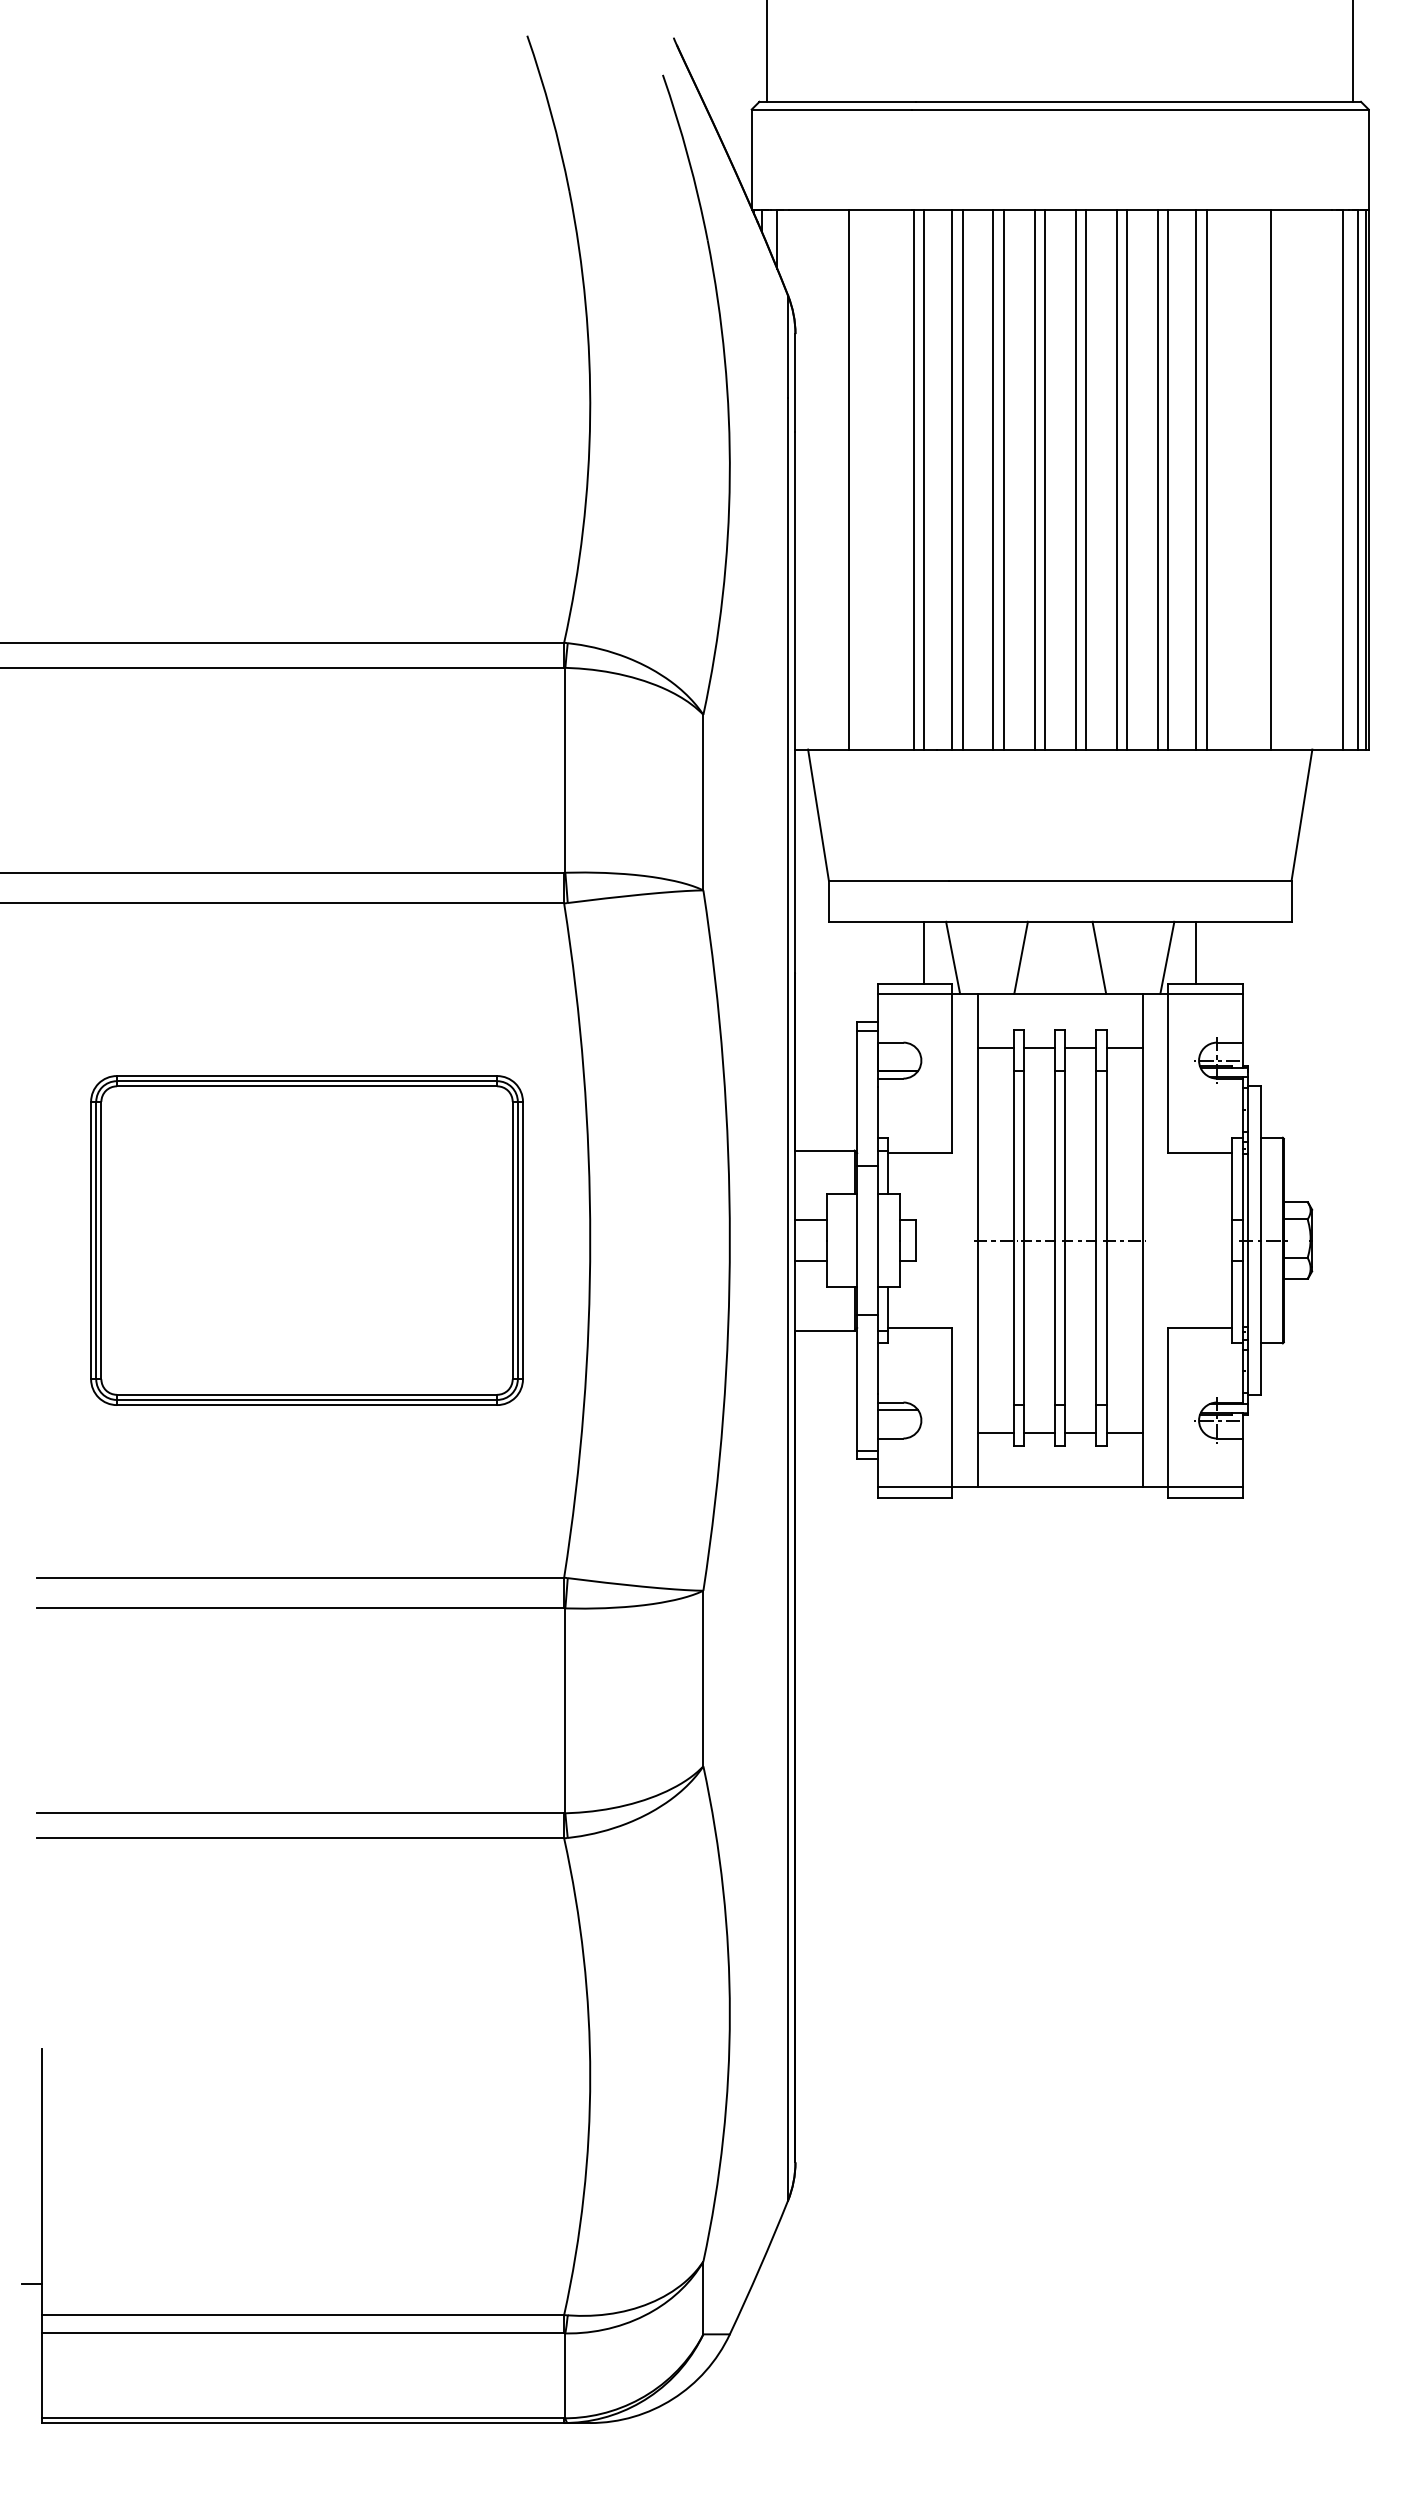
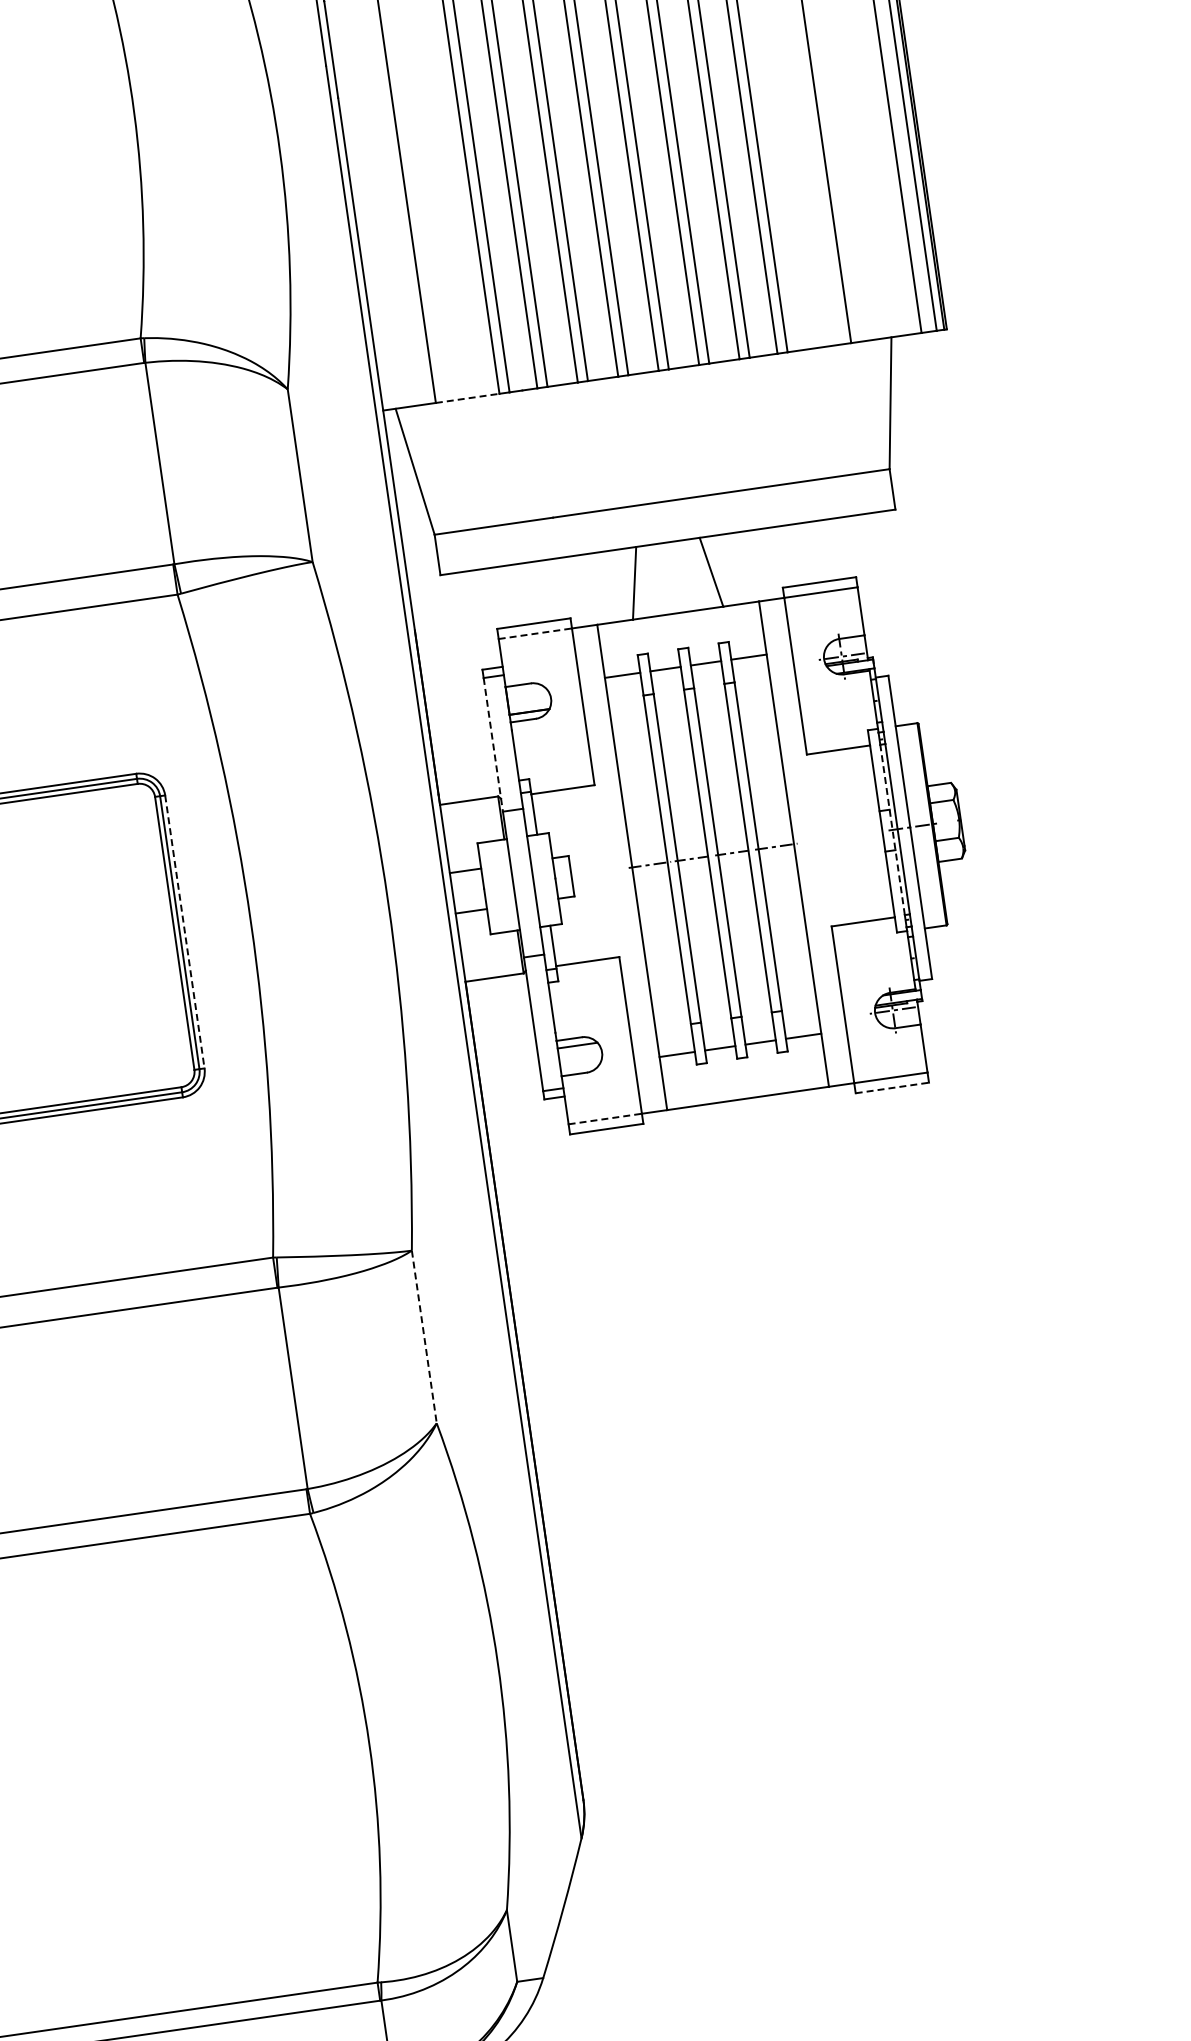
line: (881, 749) -> (467, 398), solid -> dashed
line: (924, 952) -> (538, 591), removed
line: (1196, 952) -> (806, 553), removed
line: (953, 957) -> (568, 592), removed
line: (1167, 957) -> (778, 562), removed
line: (915, 993) -> (535, 633), solid -> dashed
line: (857, 1098) -> (493, 744), solid -> dashed
line: (522, 1240) -> (184, 931), solid -> dashed
line: (1242, 1240) -> (892, 829), solid -> dashed
line: (915, 1487) -> (605, 1119), solid -> dashed
line: (1205, 1497) -> (892, 1087), solid -> dashed
line: (703, 1678) -> (424, 1336), solid -> dashed

